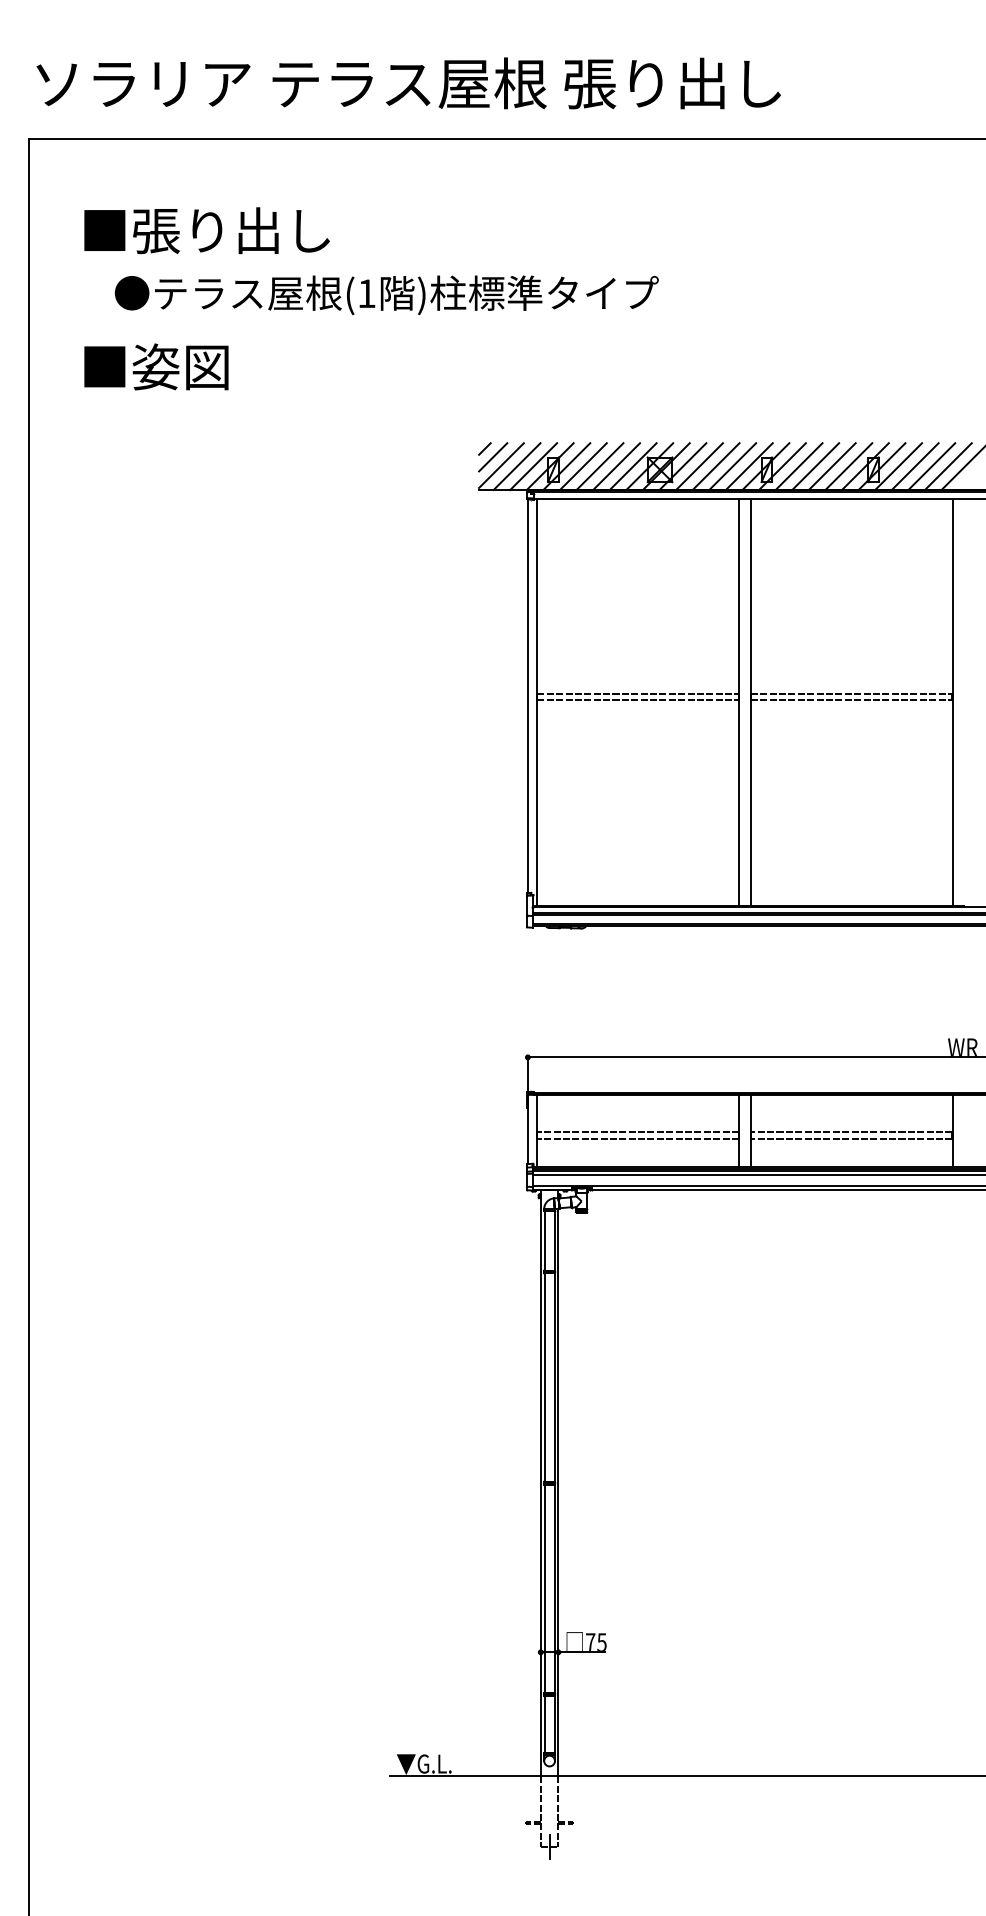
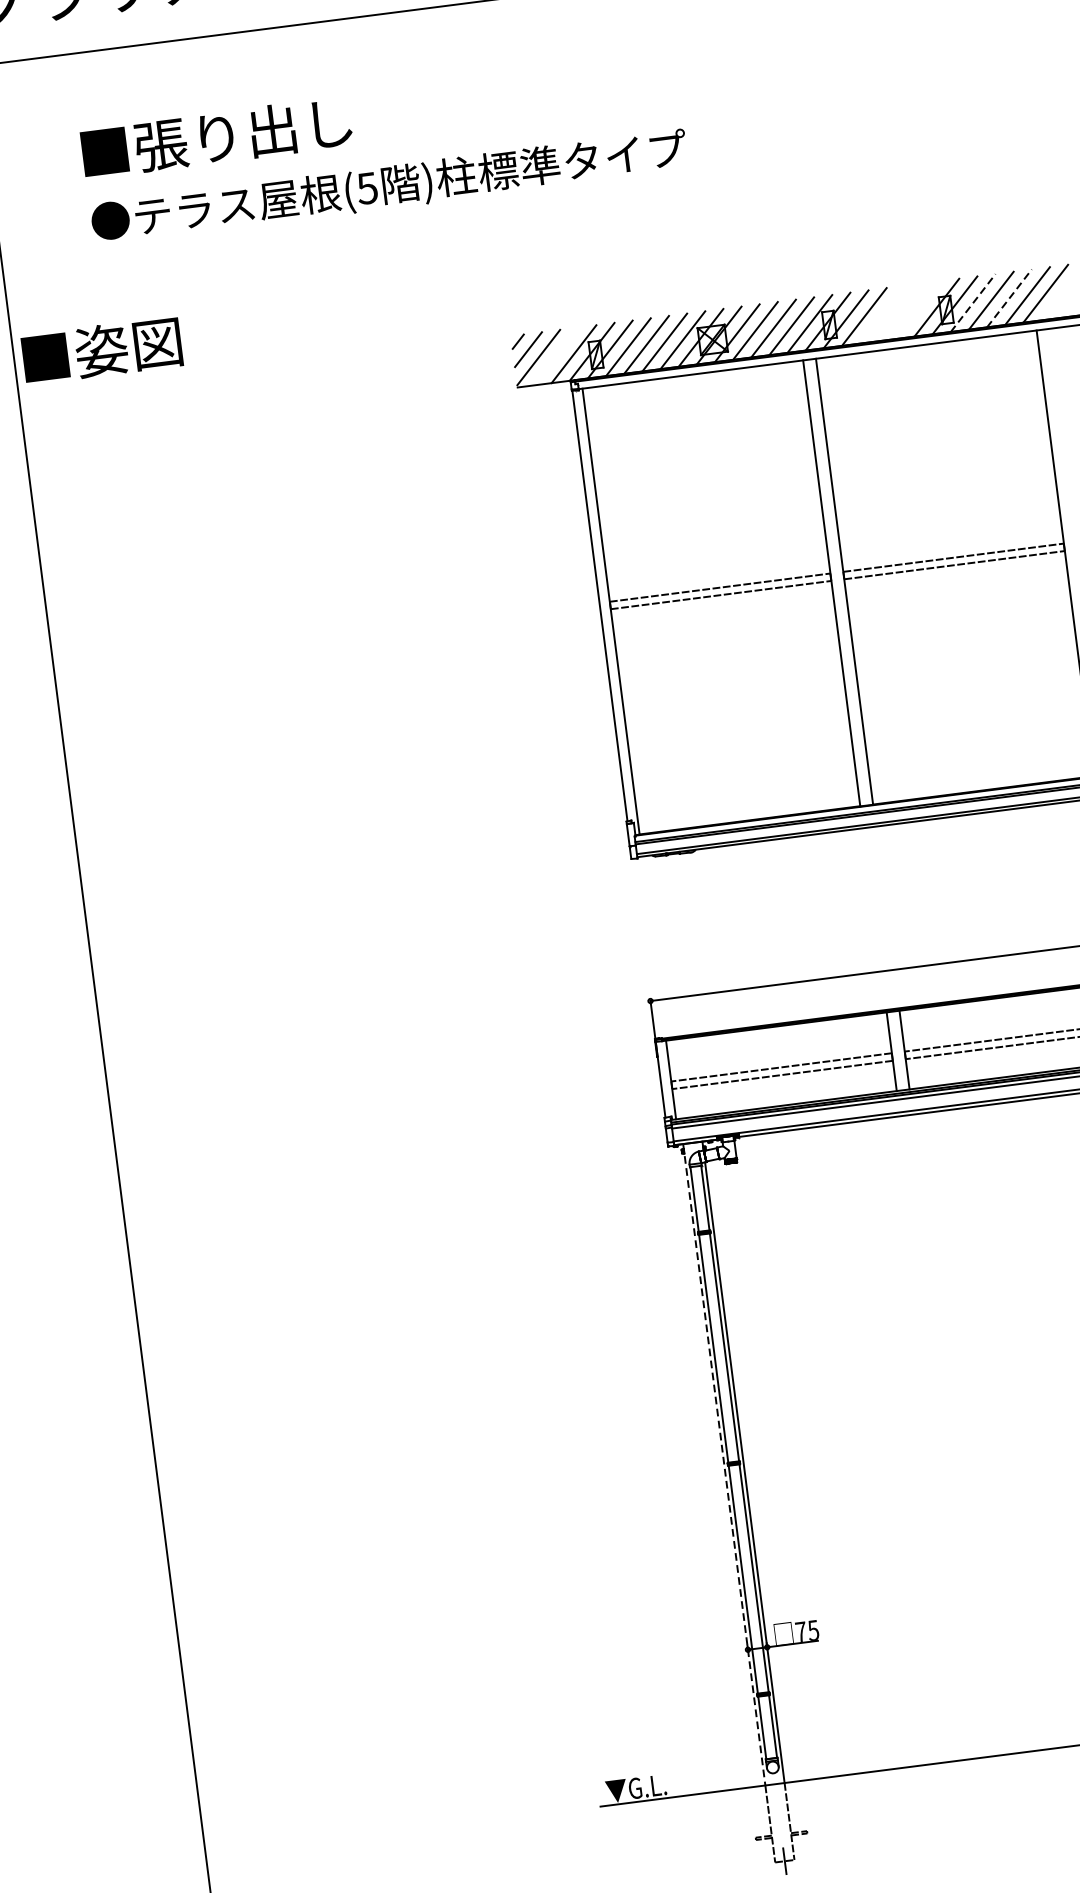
text: (206, 230) -> (216, 137), moved
text: (366, 293) -> (367, 188), (1 -> (5
text: (156, 366) -> (102, 350), moved
line: (516, 466) -> (555, 356), removed
line: (815, 466) -> (882, 314), removed
line: (831, 466) -> (899, 312), removed
line: (848, 466) -> (918, 309), removed
line: (898, 466) -> (973, 302), solid -> dashed
line: (932, 466) -> (1010, 298), solid -> dashed
line: (540, 1483) -> (724, 1465), solid -> dashed

